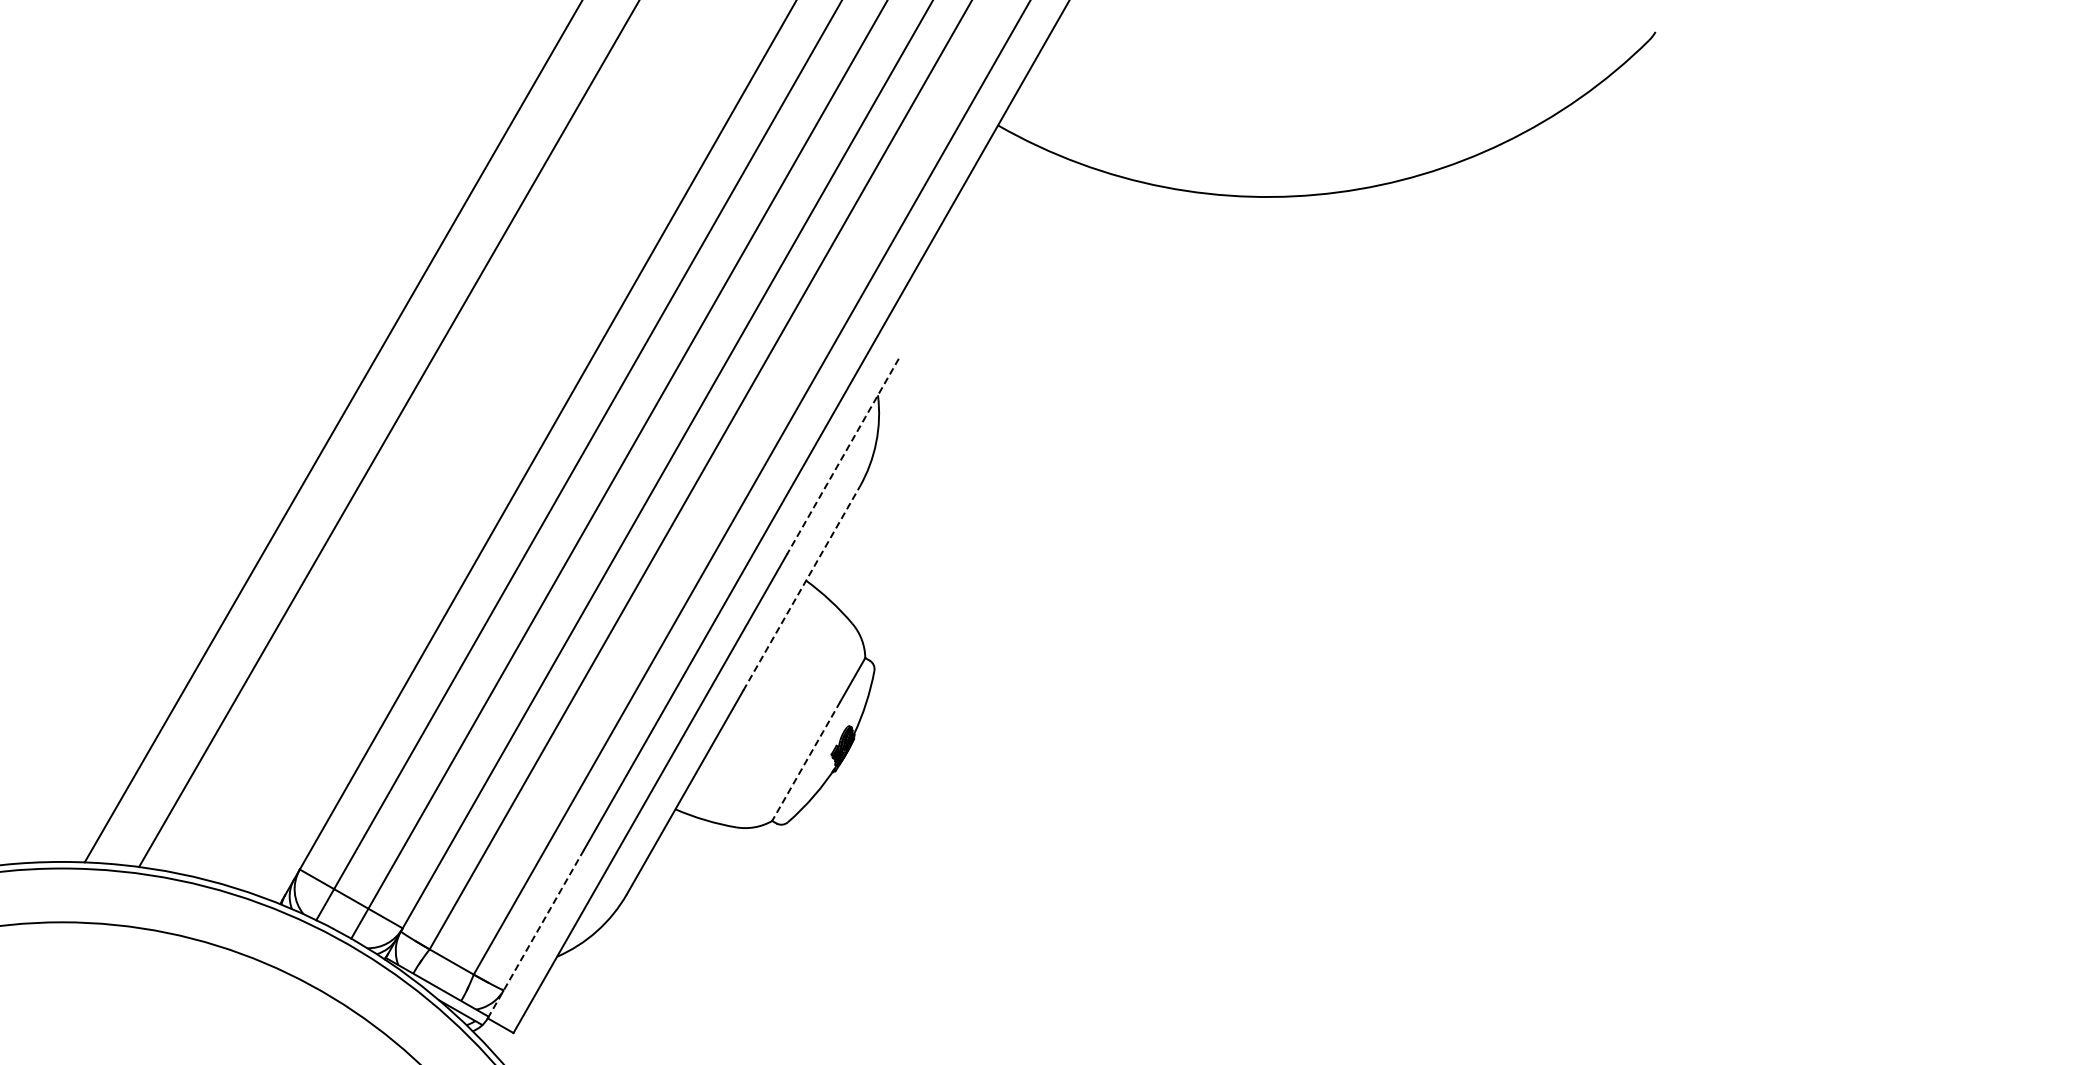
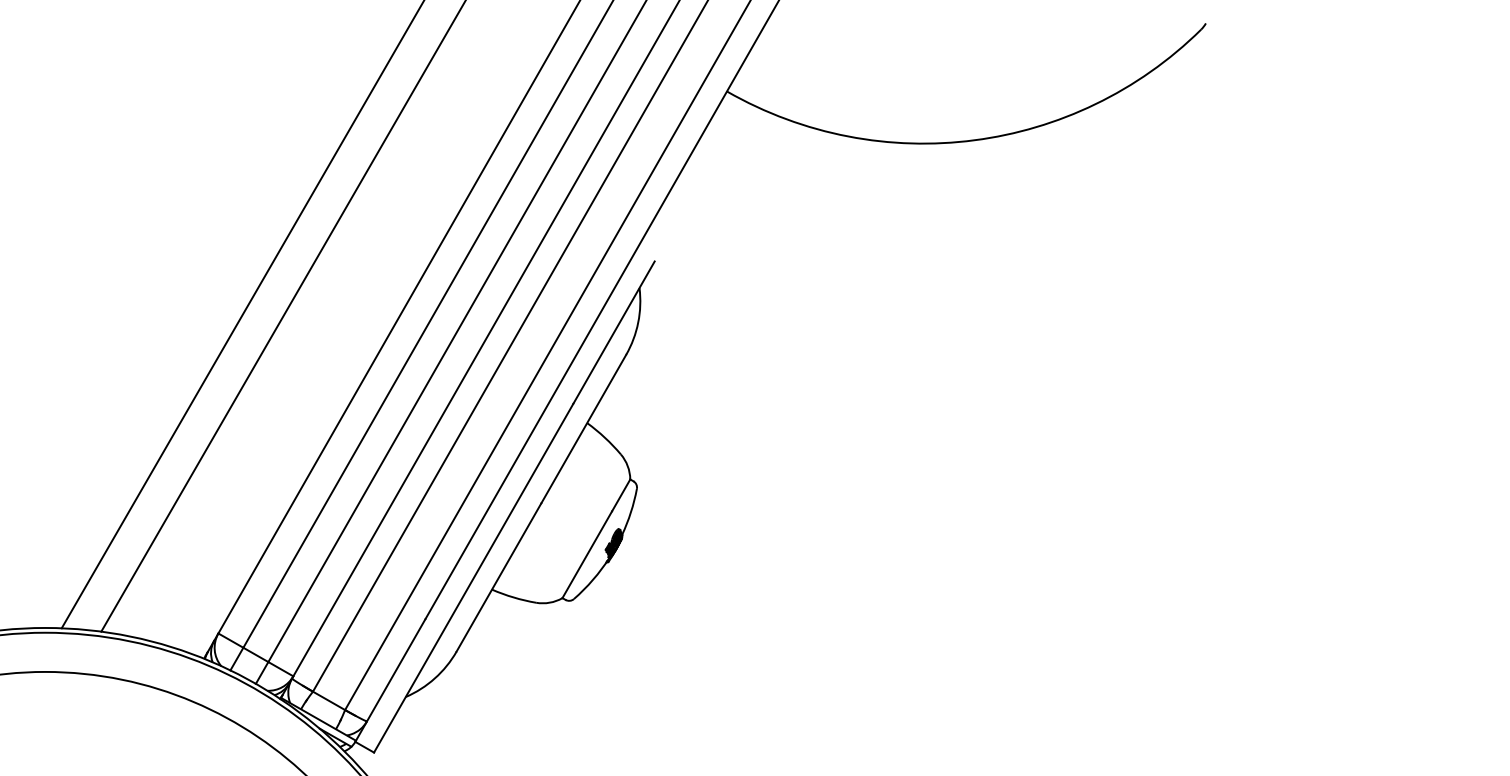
line: (842, 456) -> (613, 332), dashed -> solid
line: (801, 588) -> (583, 428), dashed -> solid
line: (806, 761) -> (587, 554), dashed -> solid
line: (536, 933) -> (390, 680), dashed -> solid

